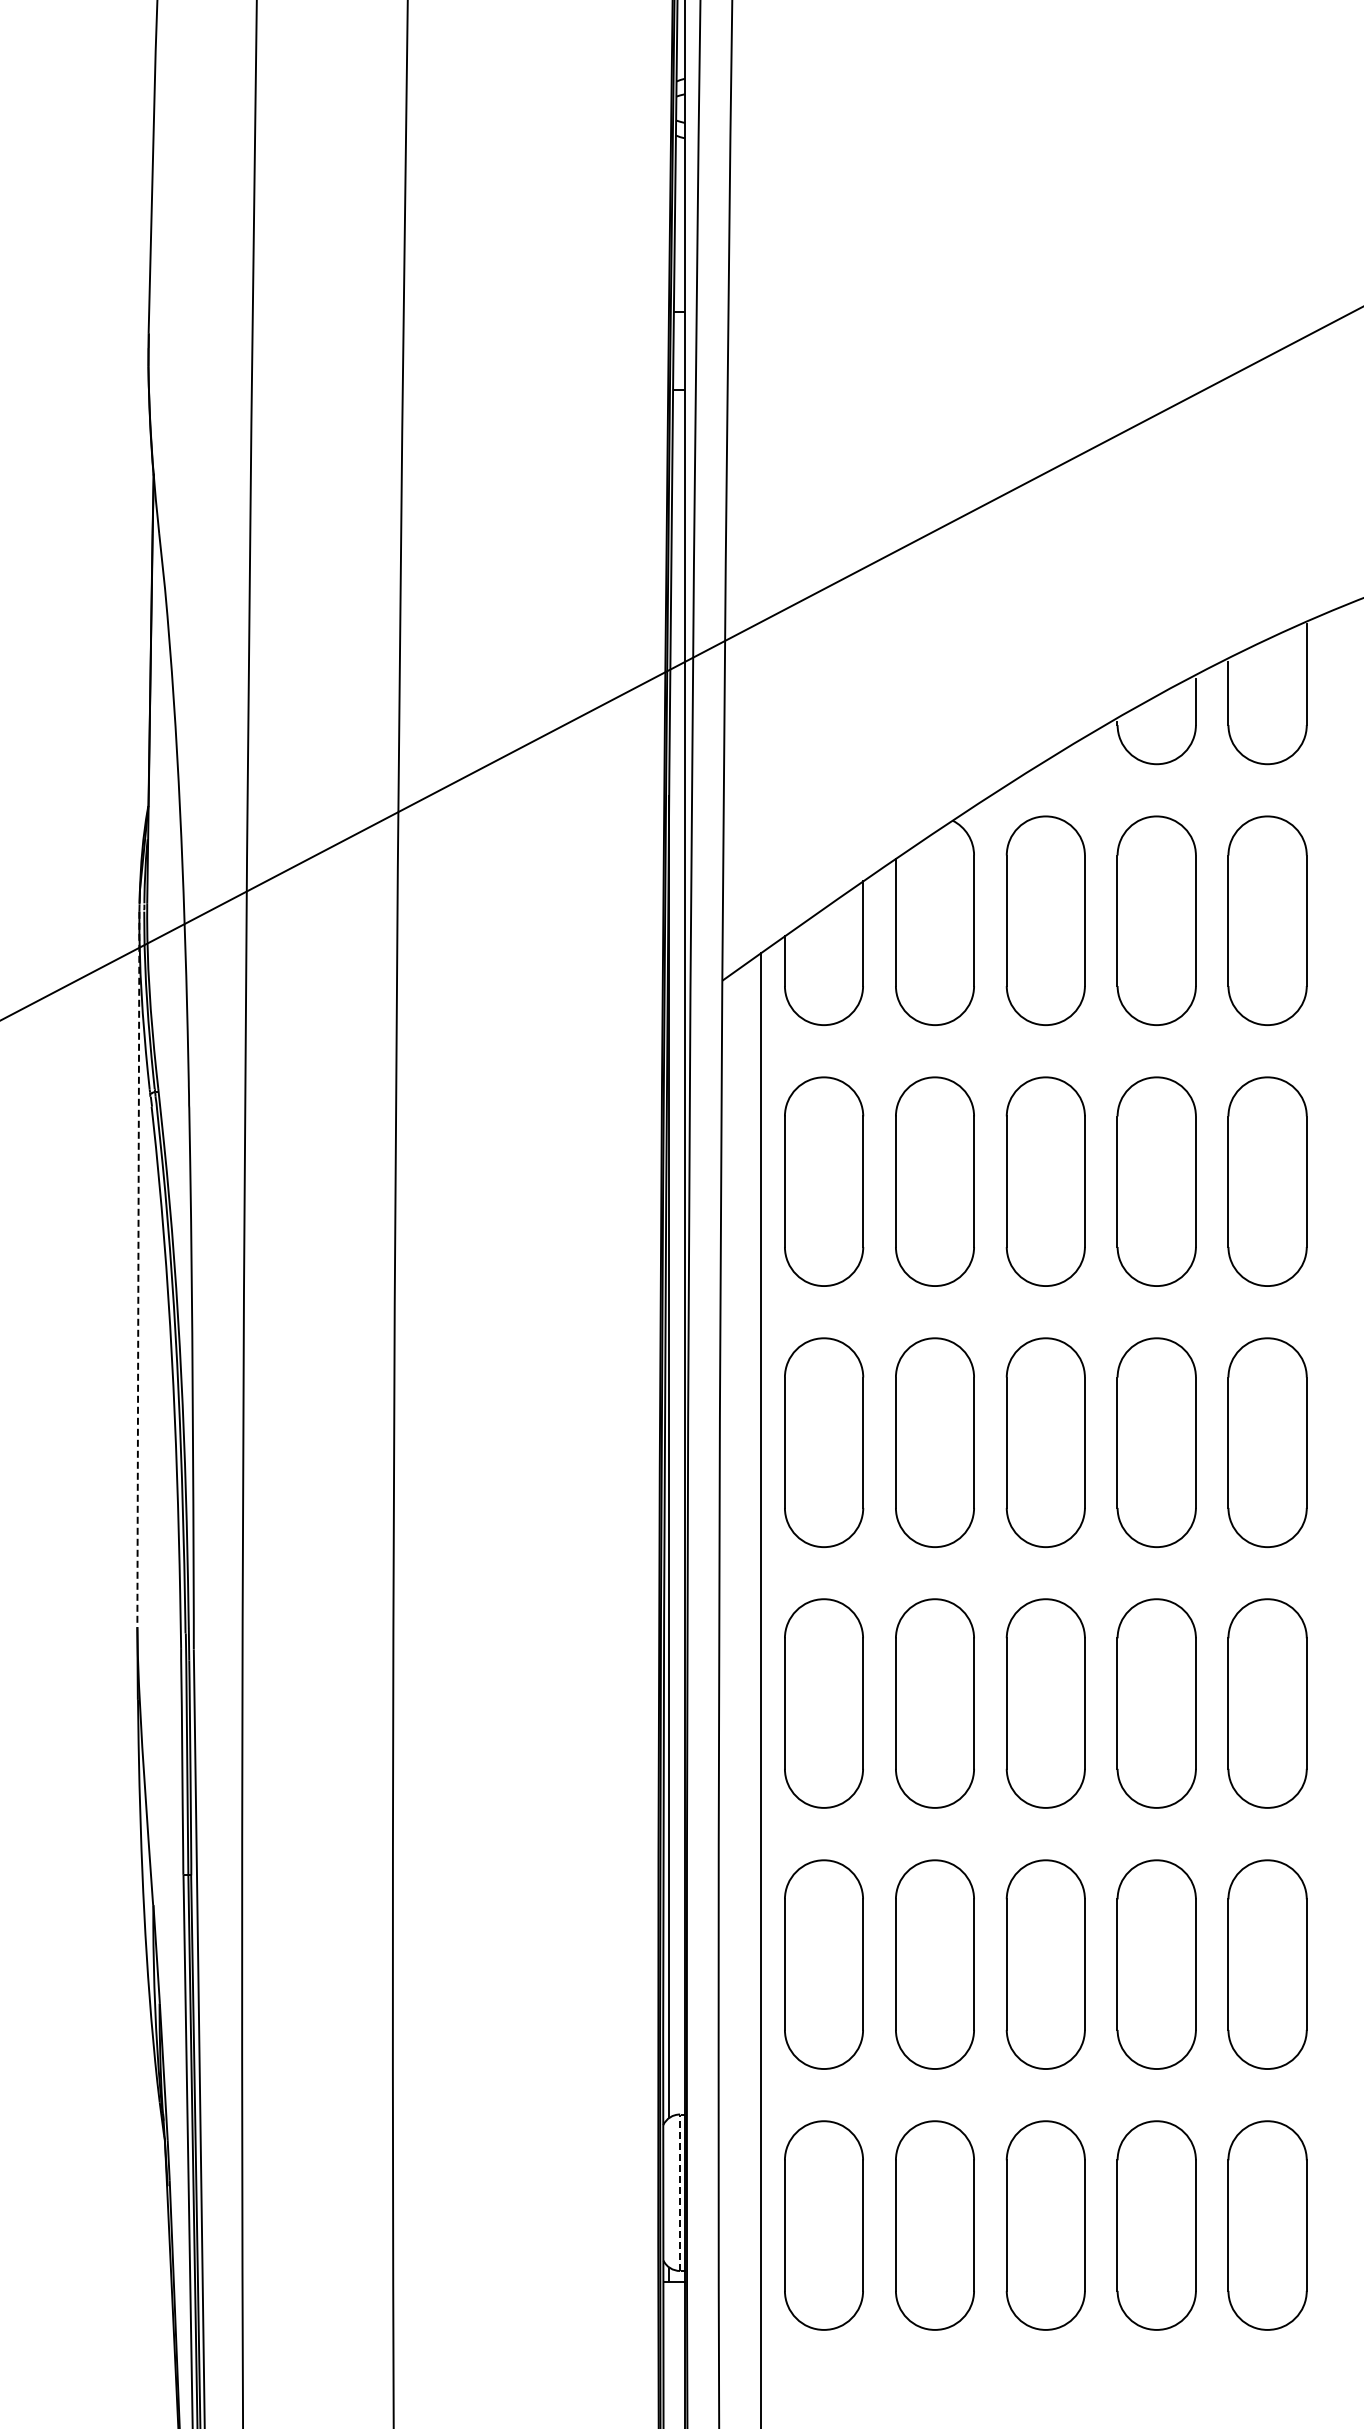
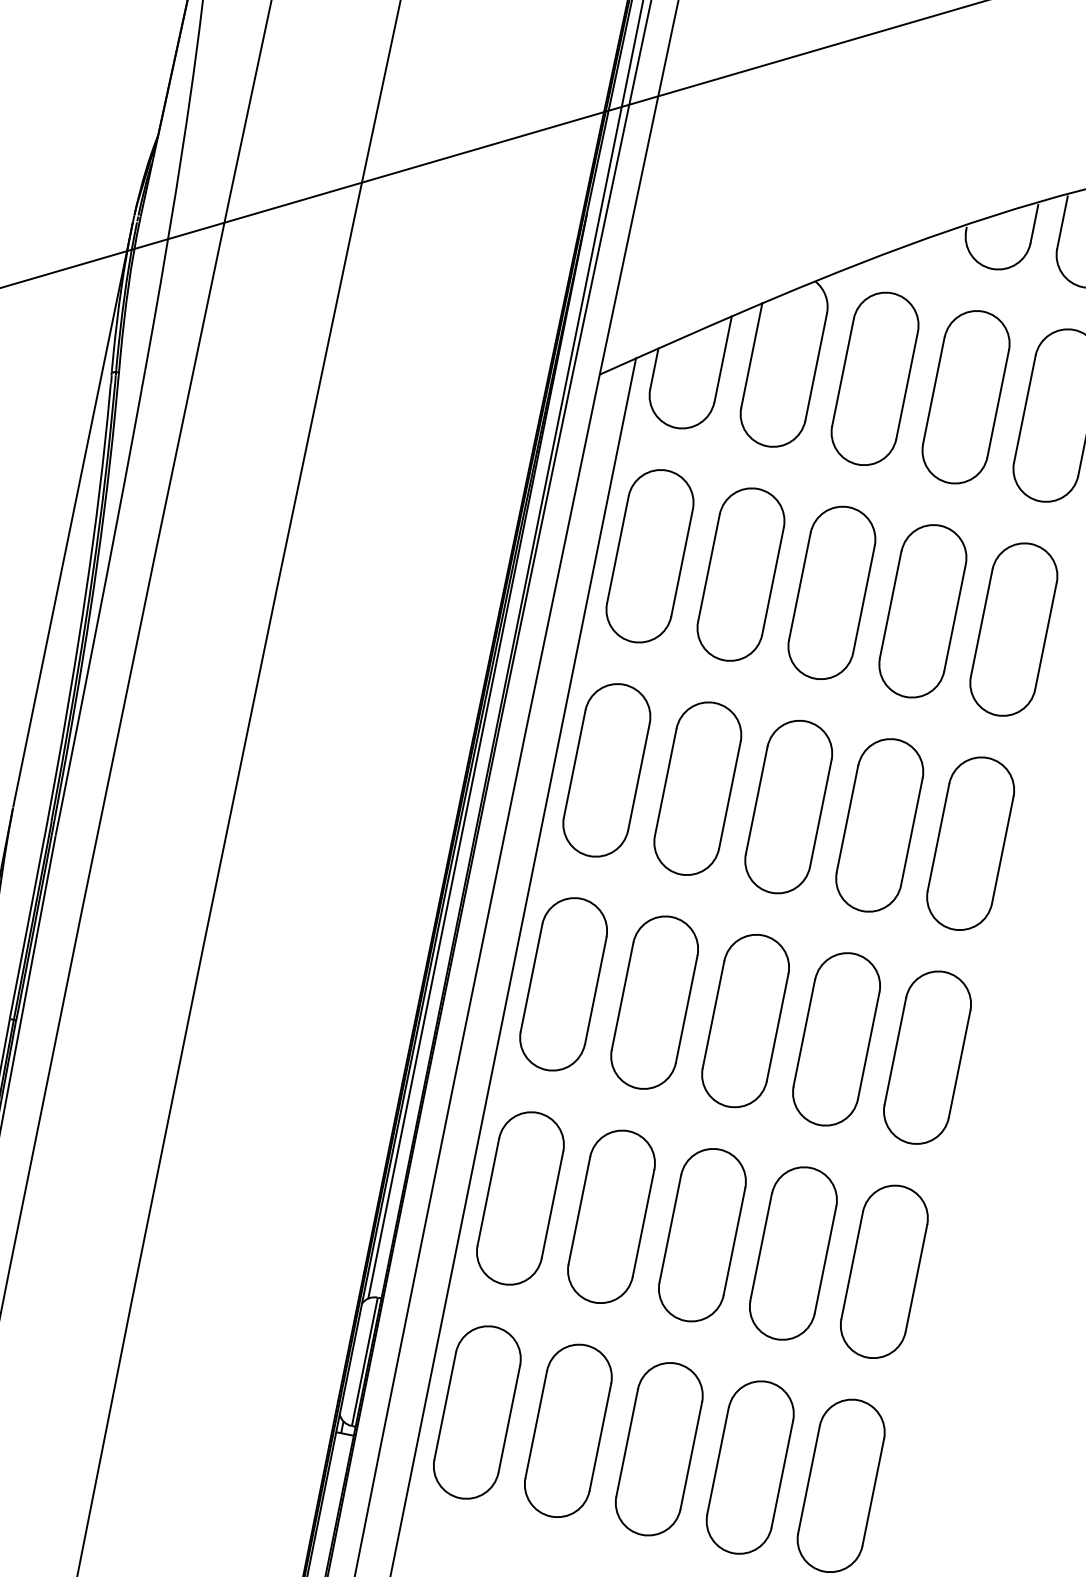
line: (138, 1269) -> (73, 514), dashed -> solid
line: (680, 2192) -> (365, 1361), dashed -> solid

